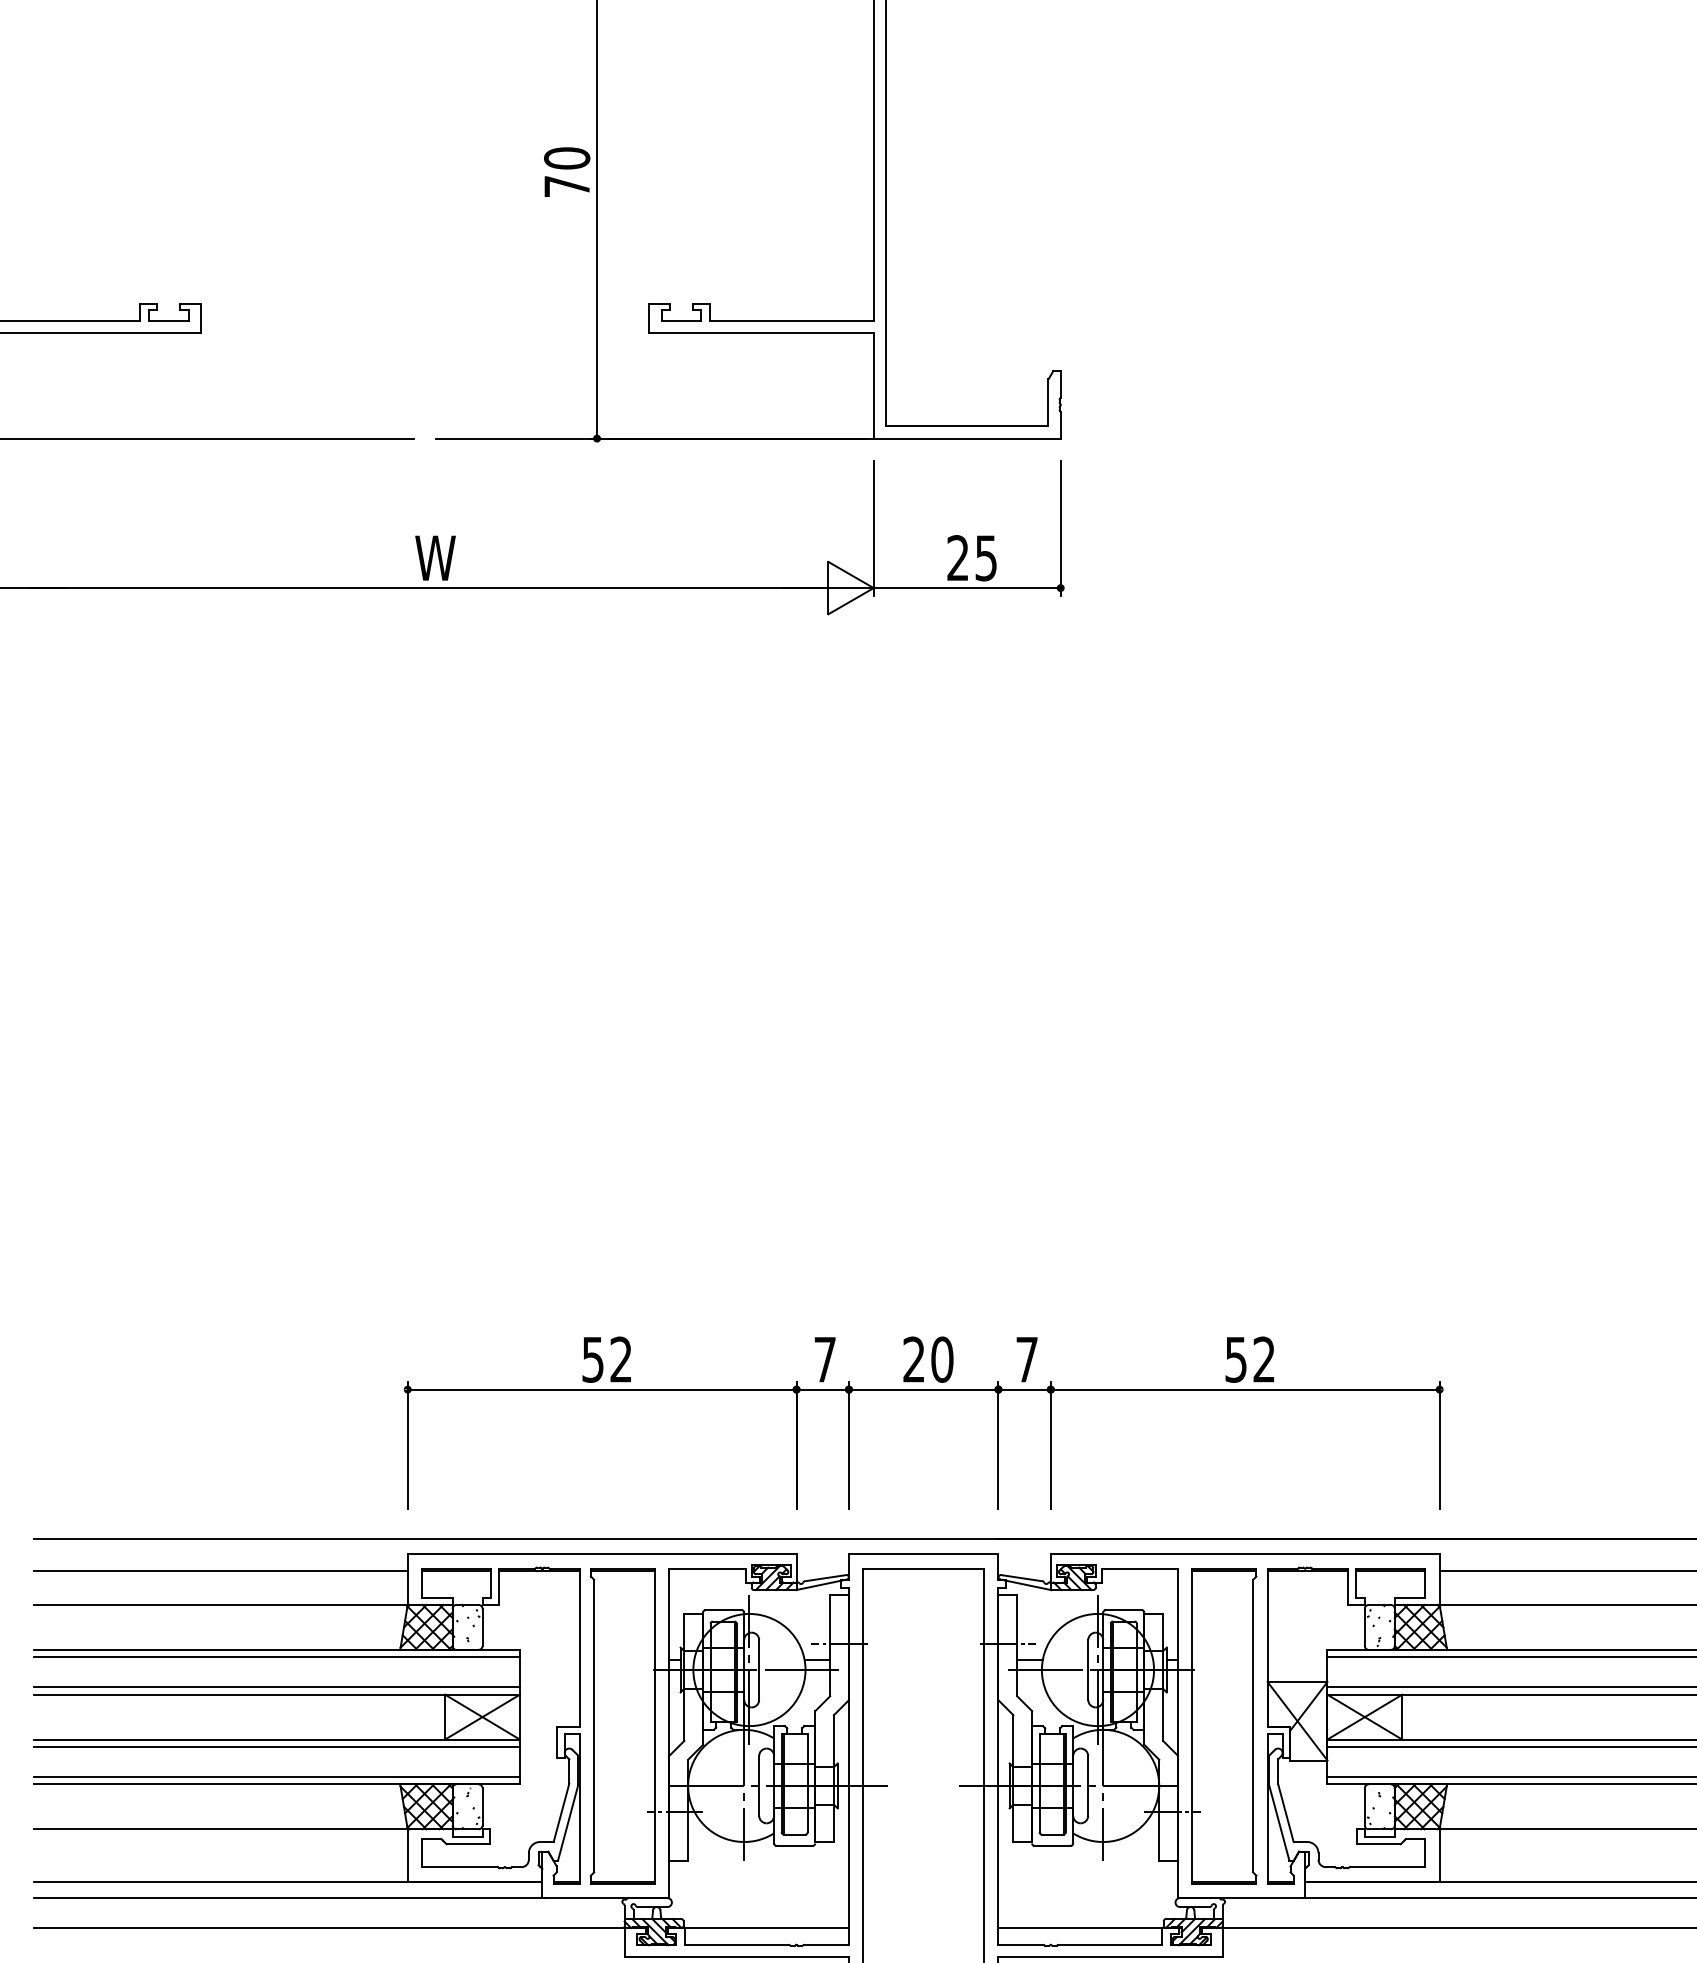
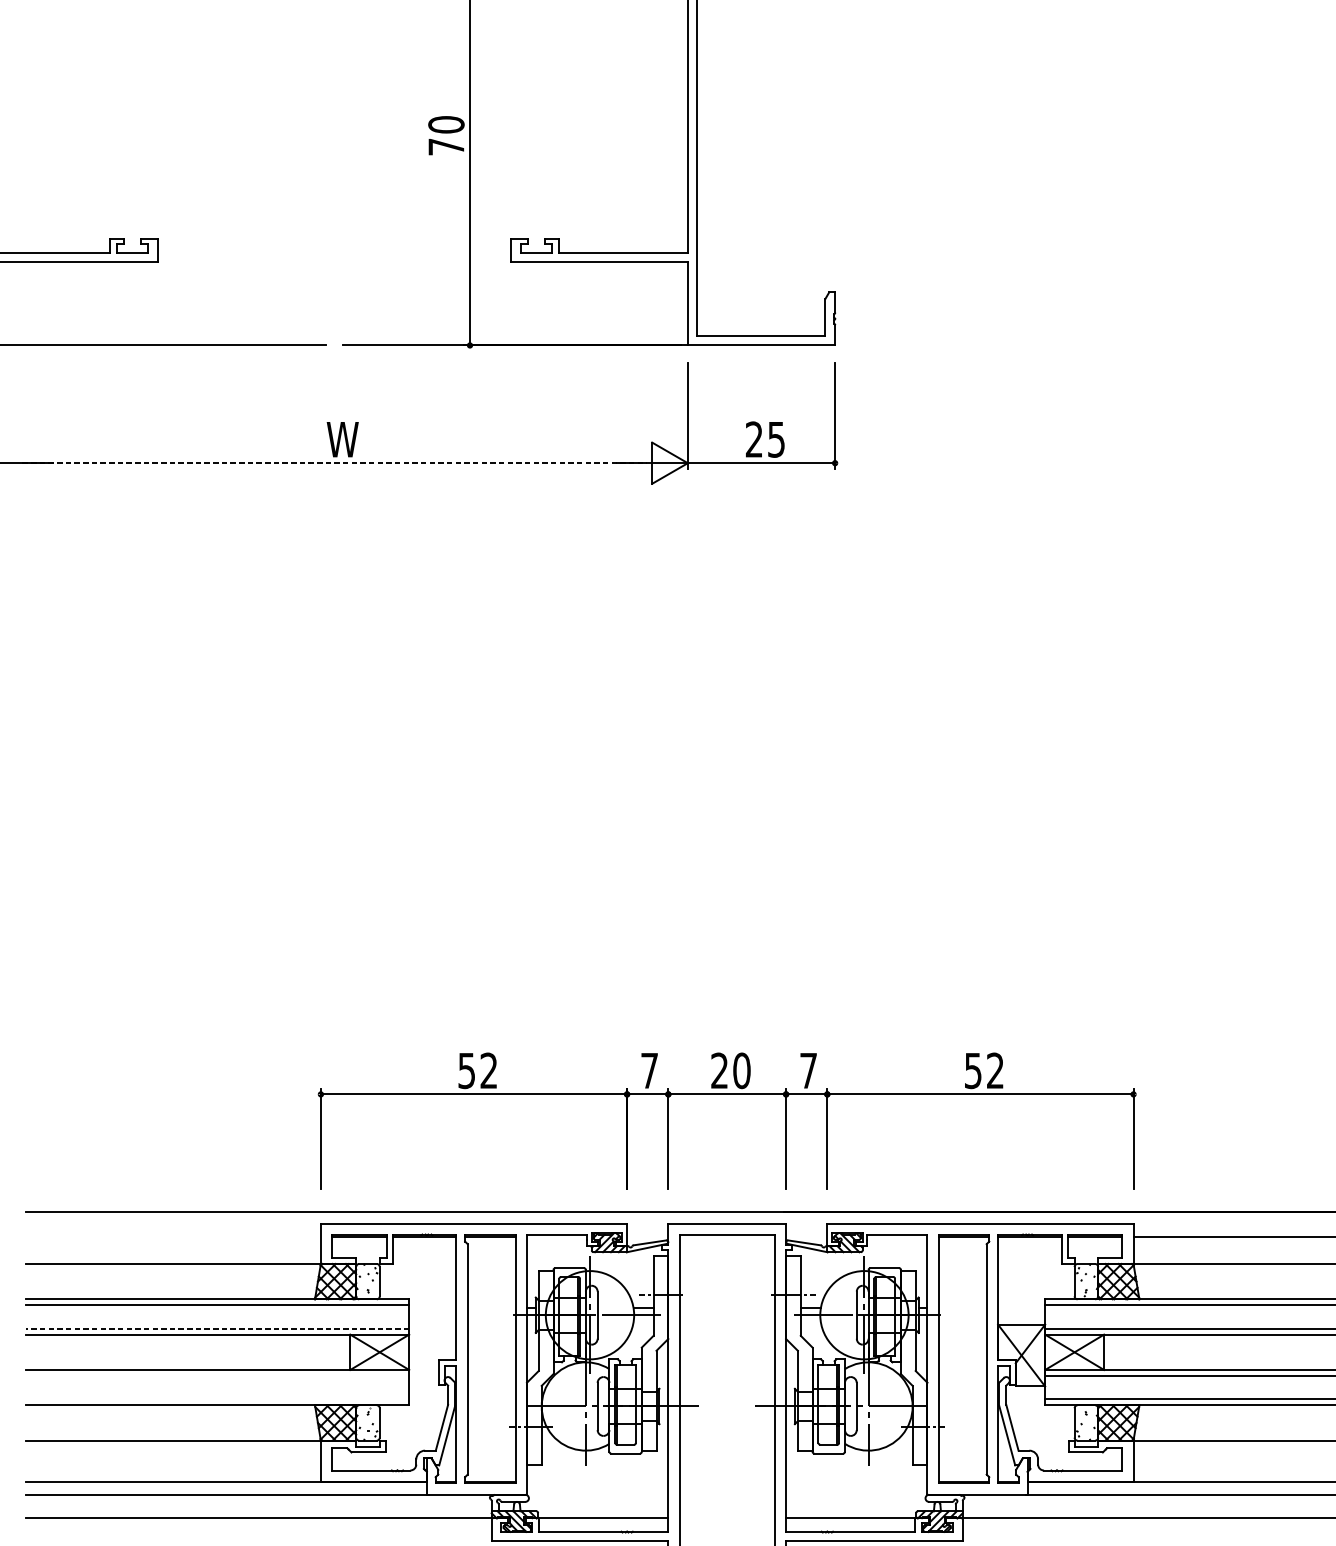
line: (425, 588) -> (334, 463), solid -> dashed
line: (220, 1570) -> (173, 1236), removed
line: (276, 1687) -> (217, 1328), solid -> dashed
line: (276, 1747) -> (217, 1376), removed
line: (276, 1776) -> (217, 1399), removed

